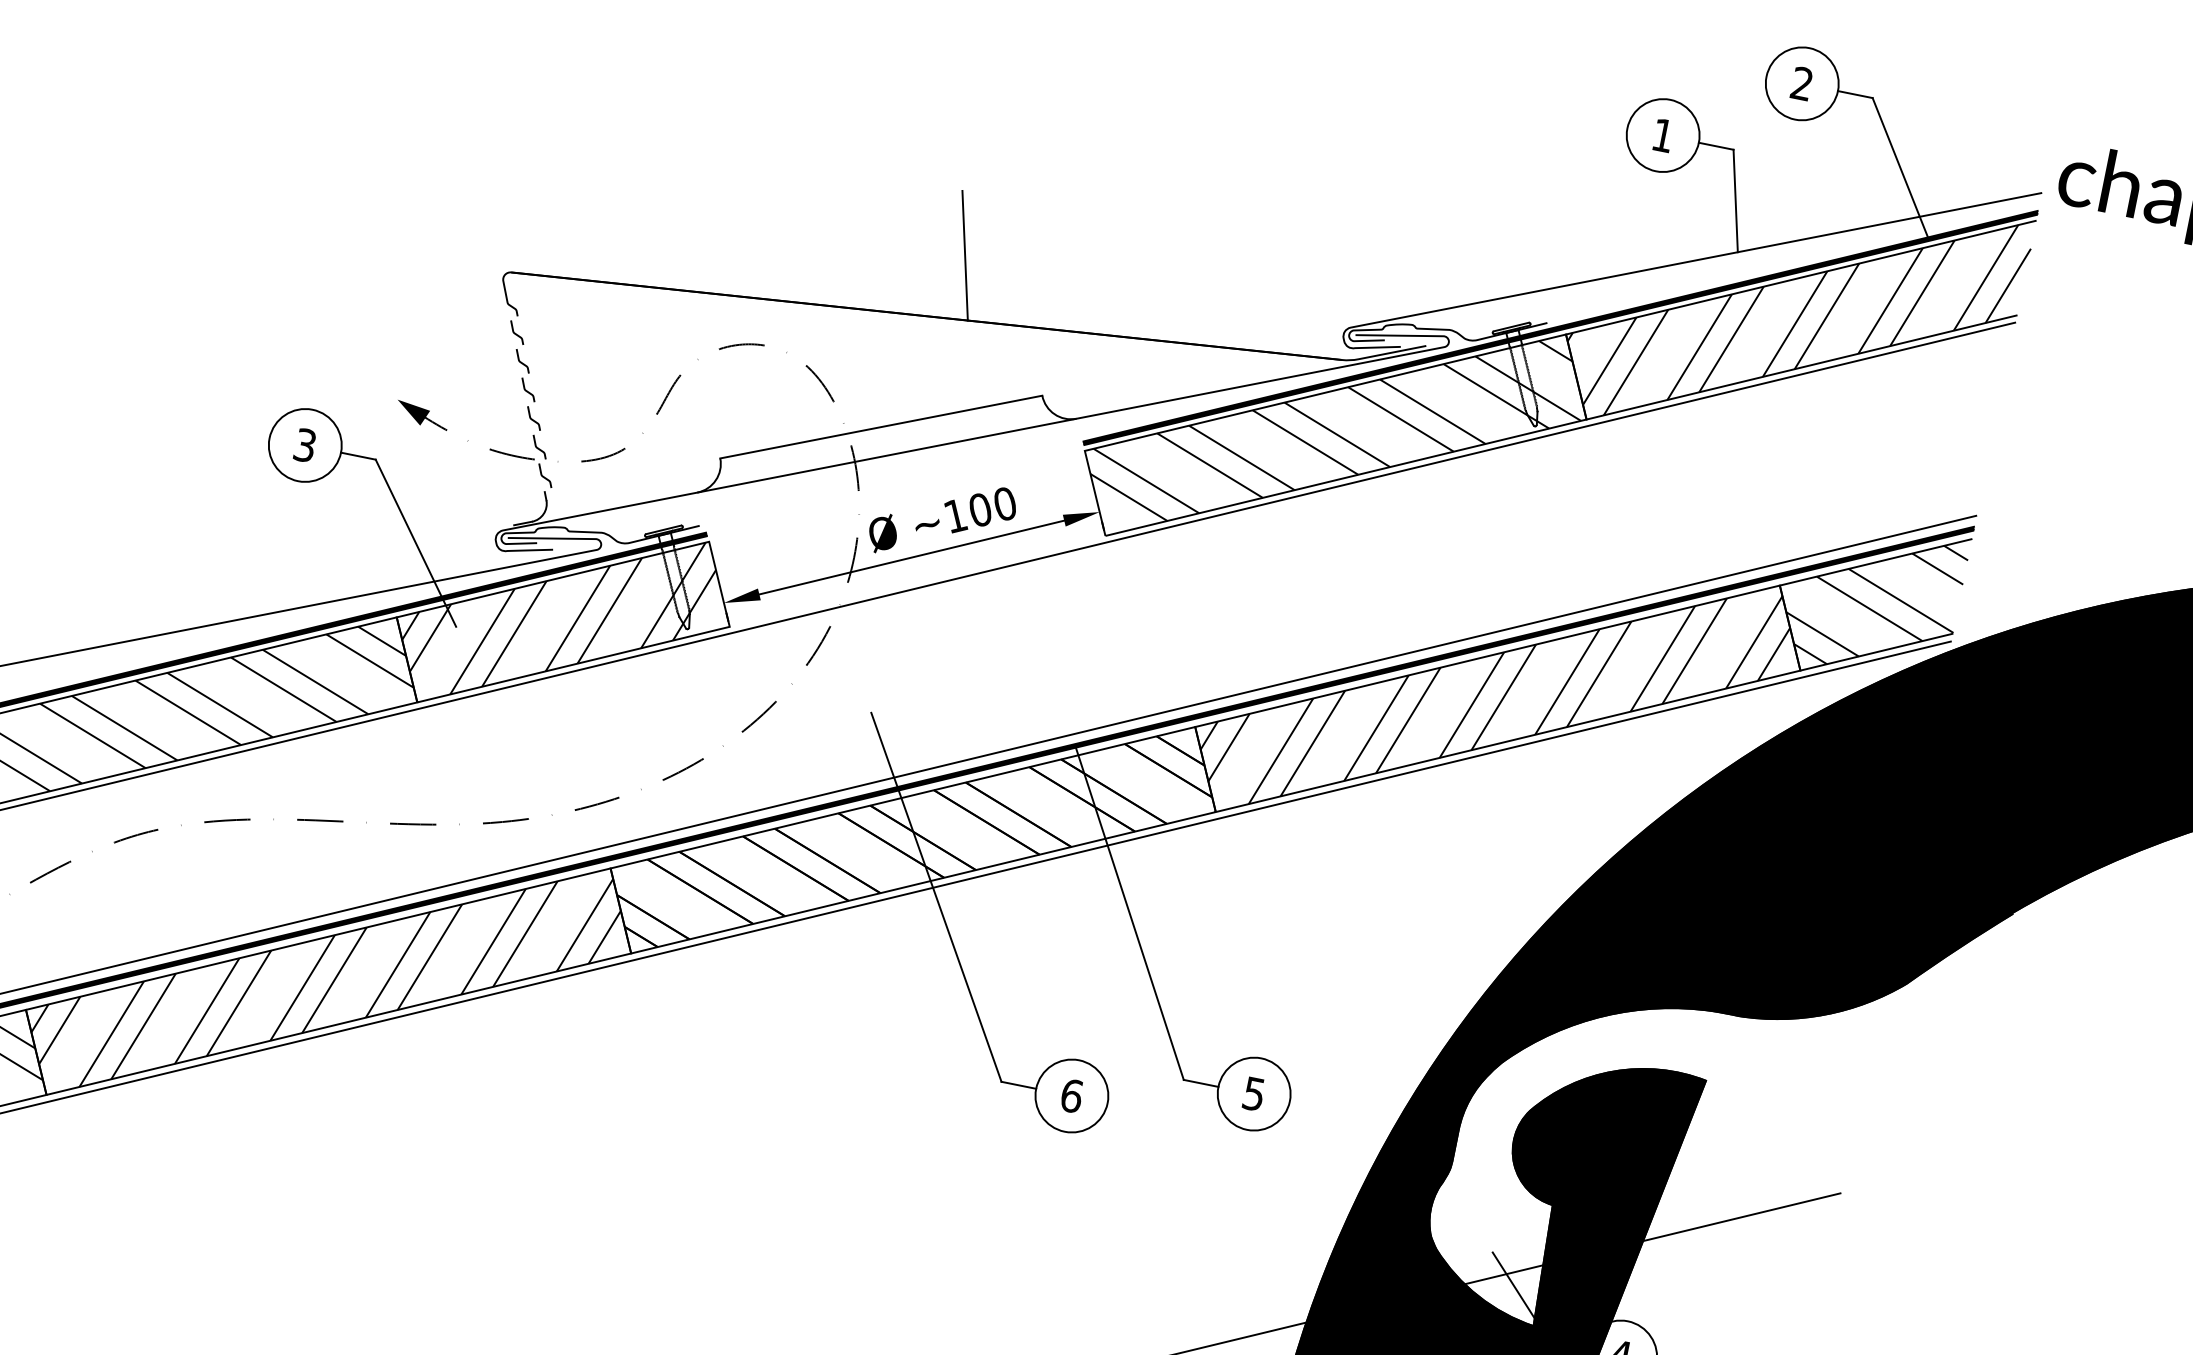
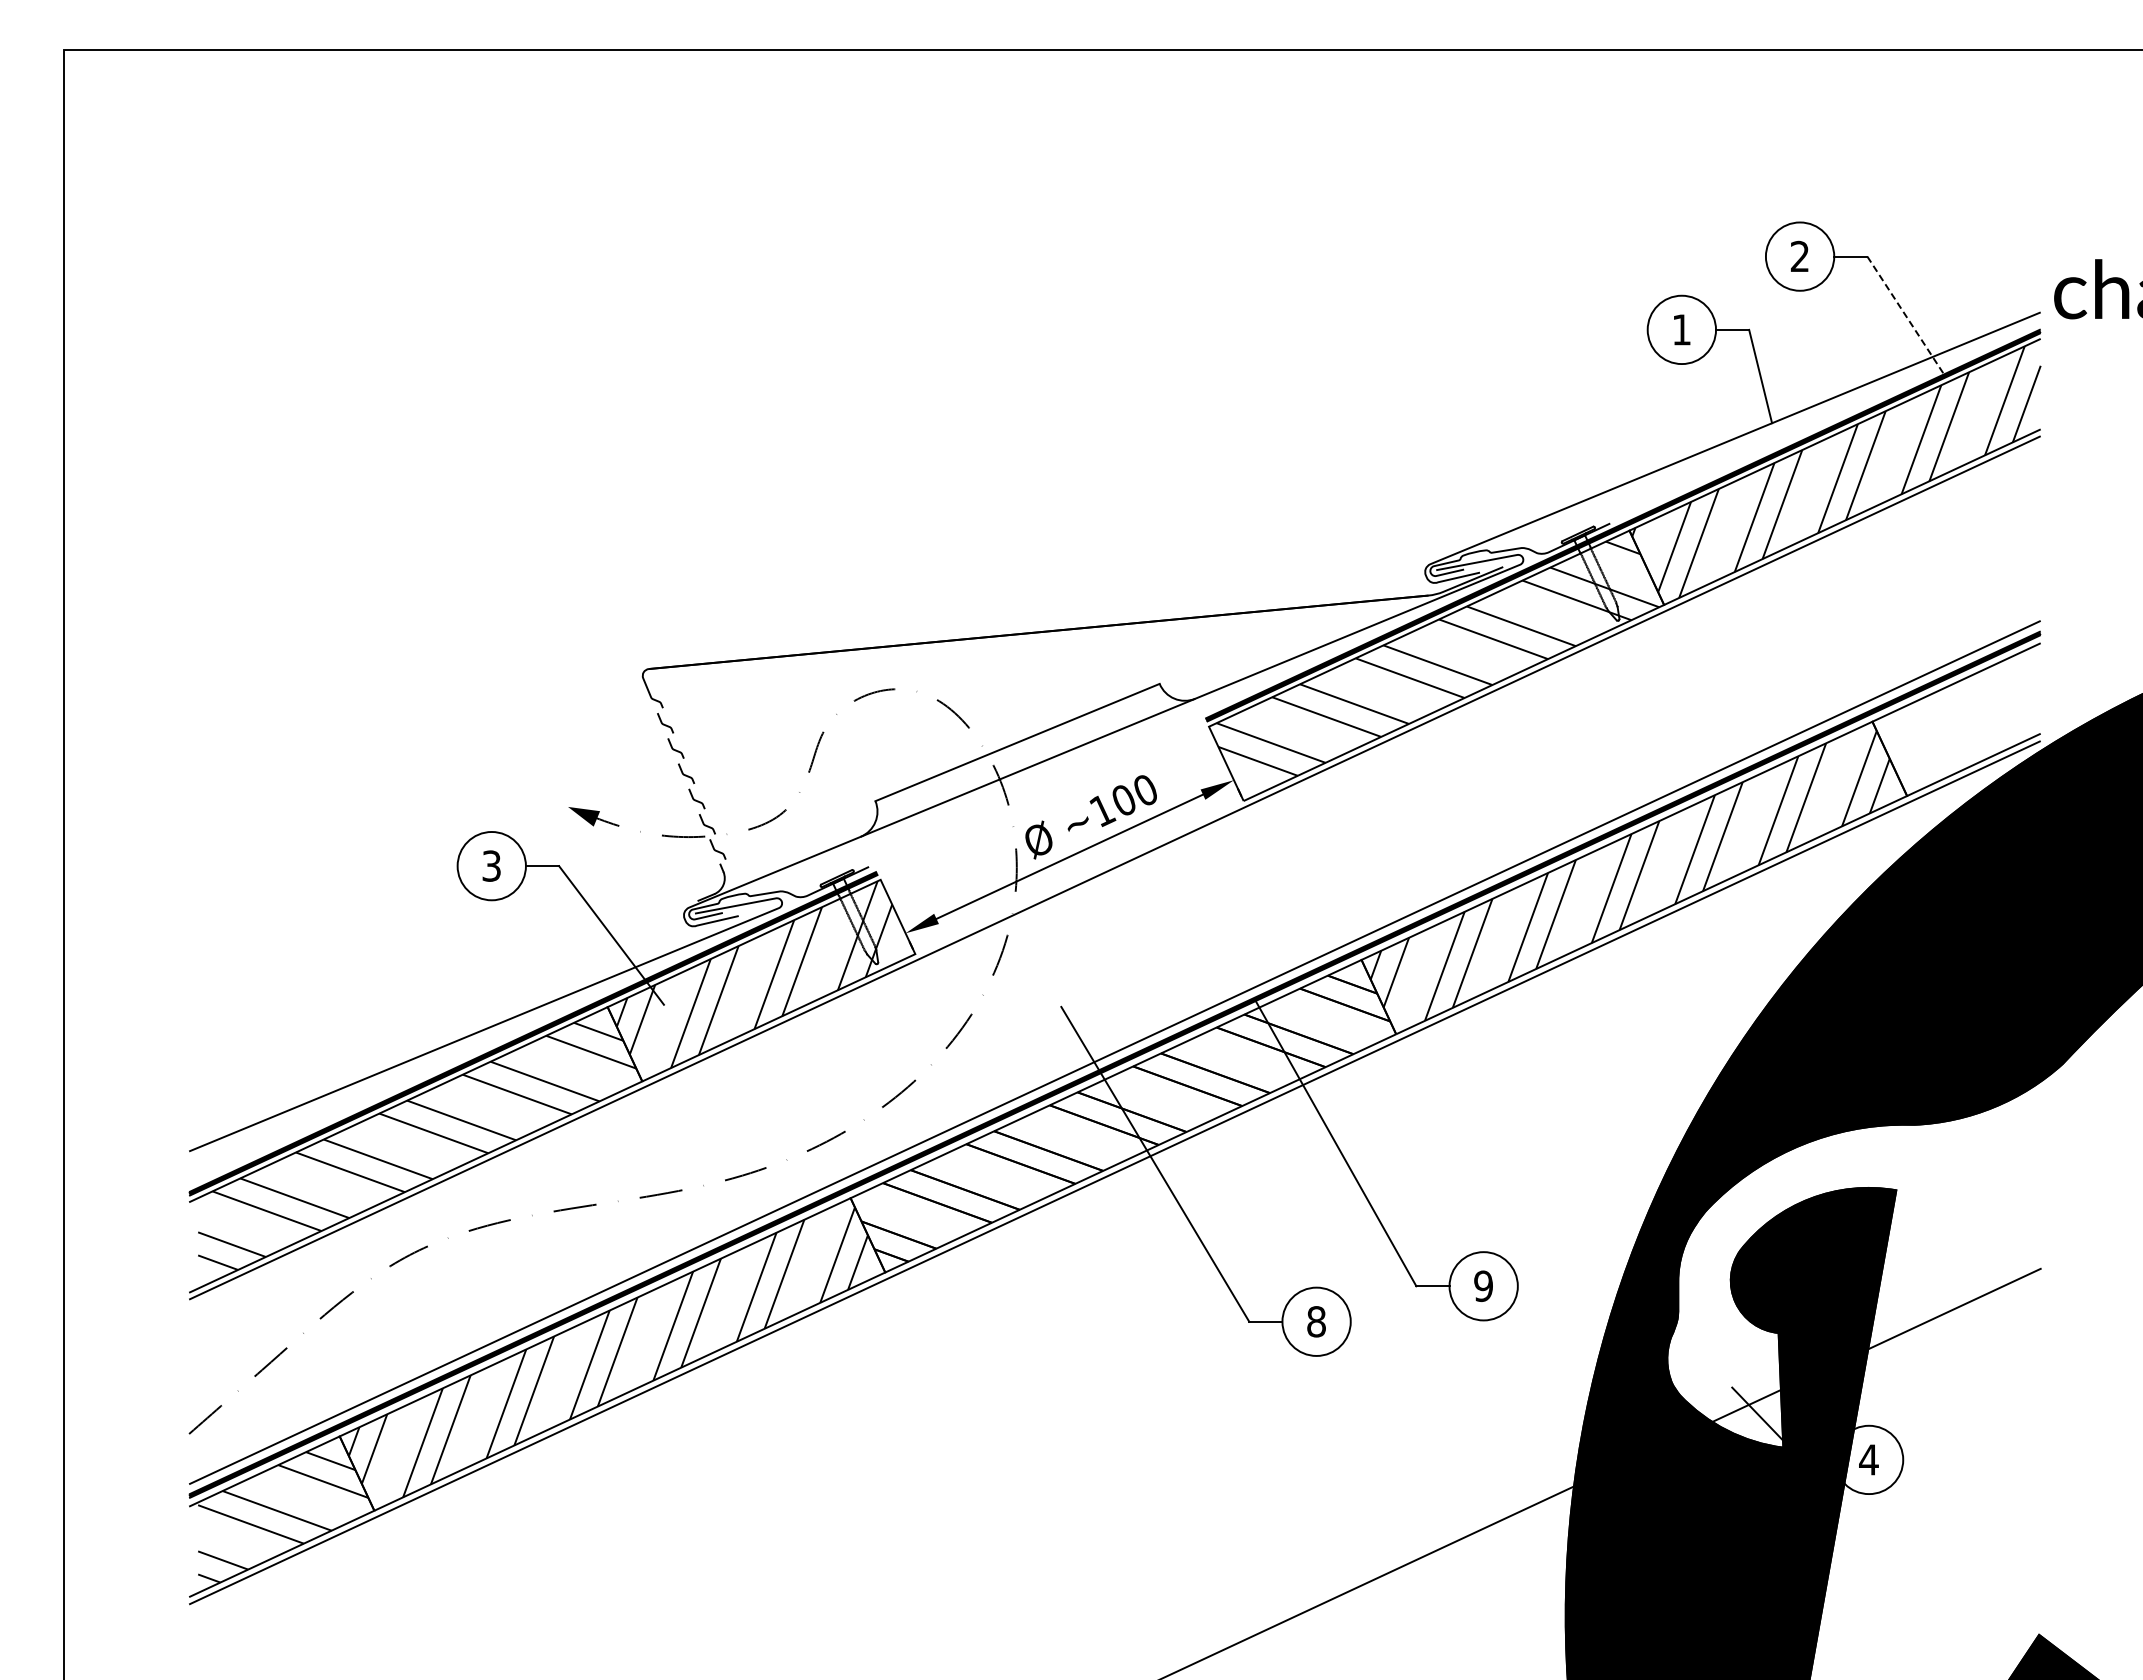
line: (1900, 168) -> (1906, 316), solid -> dashed
line: (964, 255) -> (1062, 569), removed
hatch: (1873, 602) -> (1961, 719), removed
text: (1254, 1093) -> (1483, 1285), 5 -> 9
text: (1071, 1095) -> (1316, 1321), 6 -> 8

